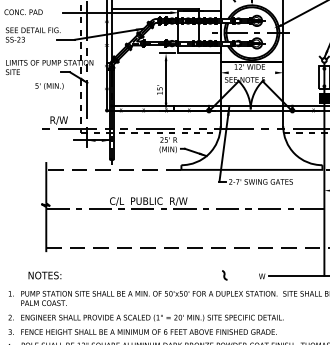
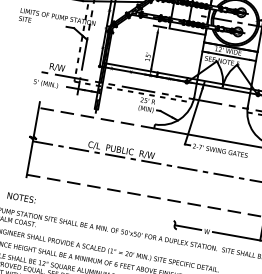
line: (251, 72) -> (228, 55), added
text: (49, 86) -> (45, 84), moved
line: (239, 275) -> (187, 227), added

